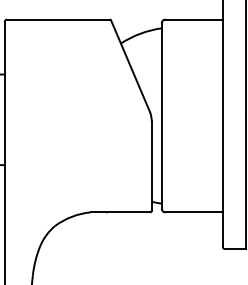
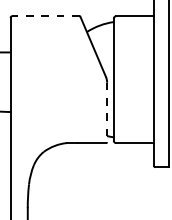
line: (57, 19) -> (45, 16), solid -> dashed
line: (152, 165) -> (107, 112), solid -> dashed

